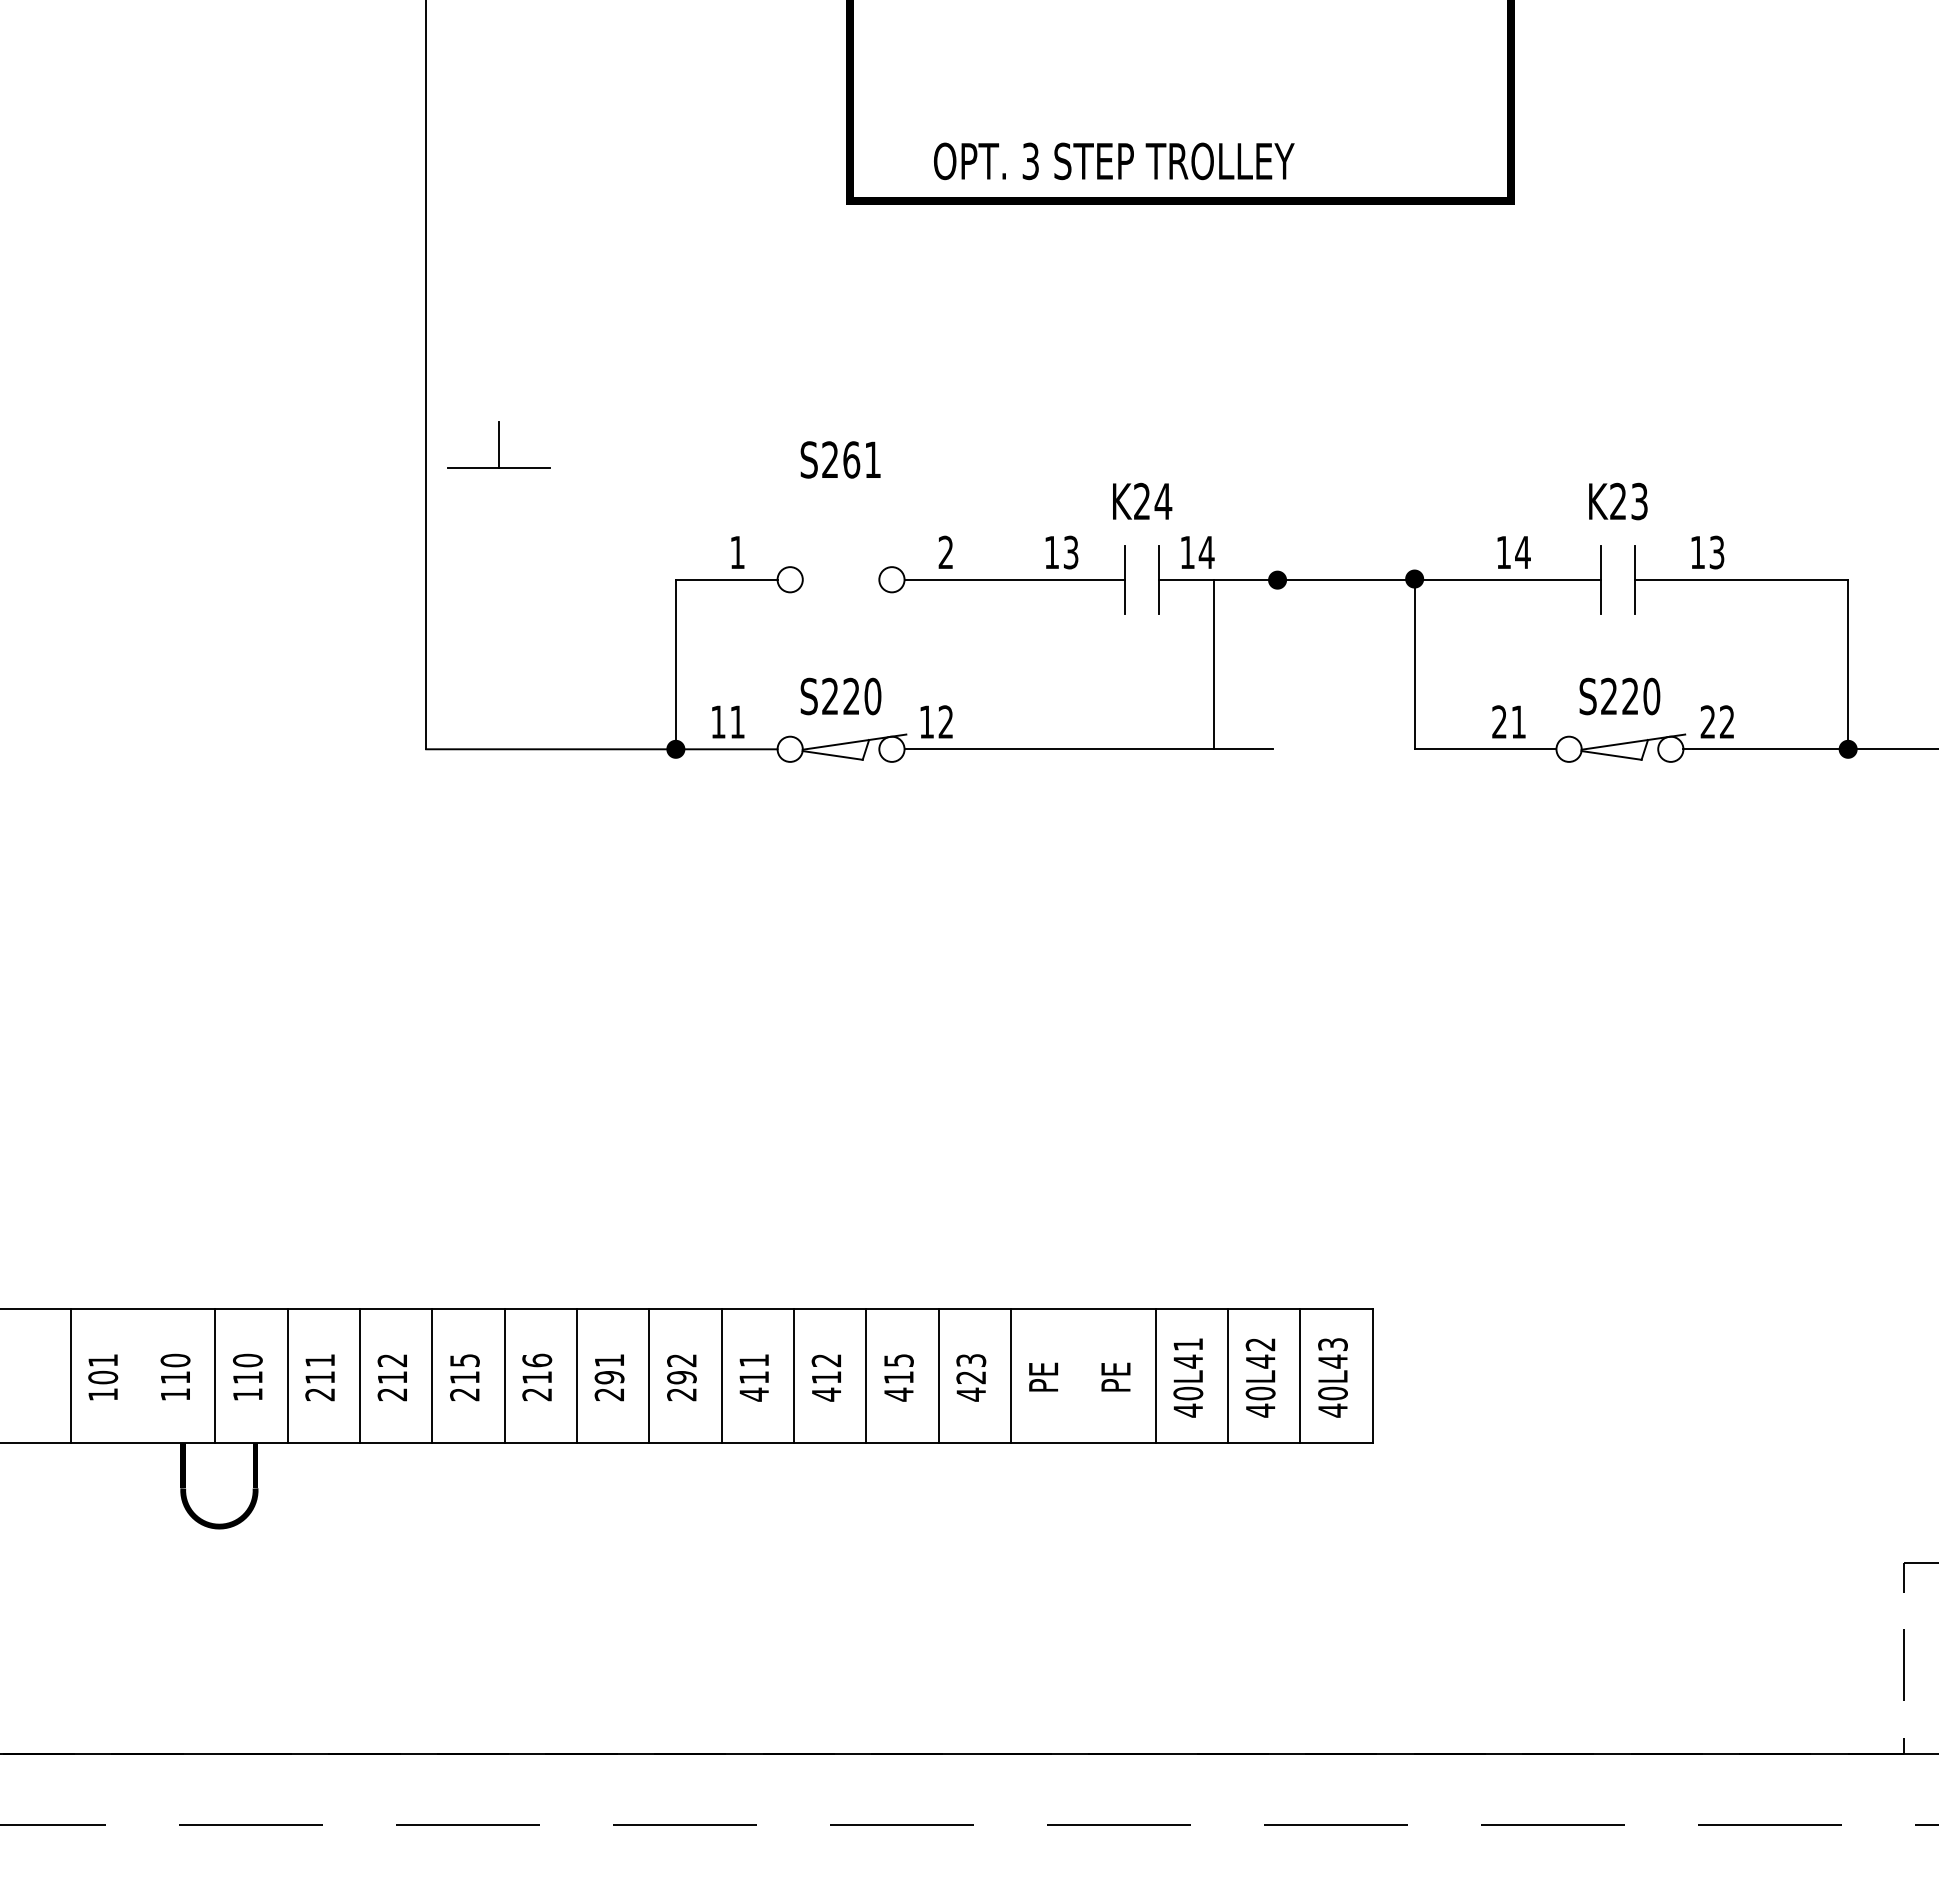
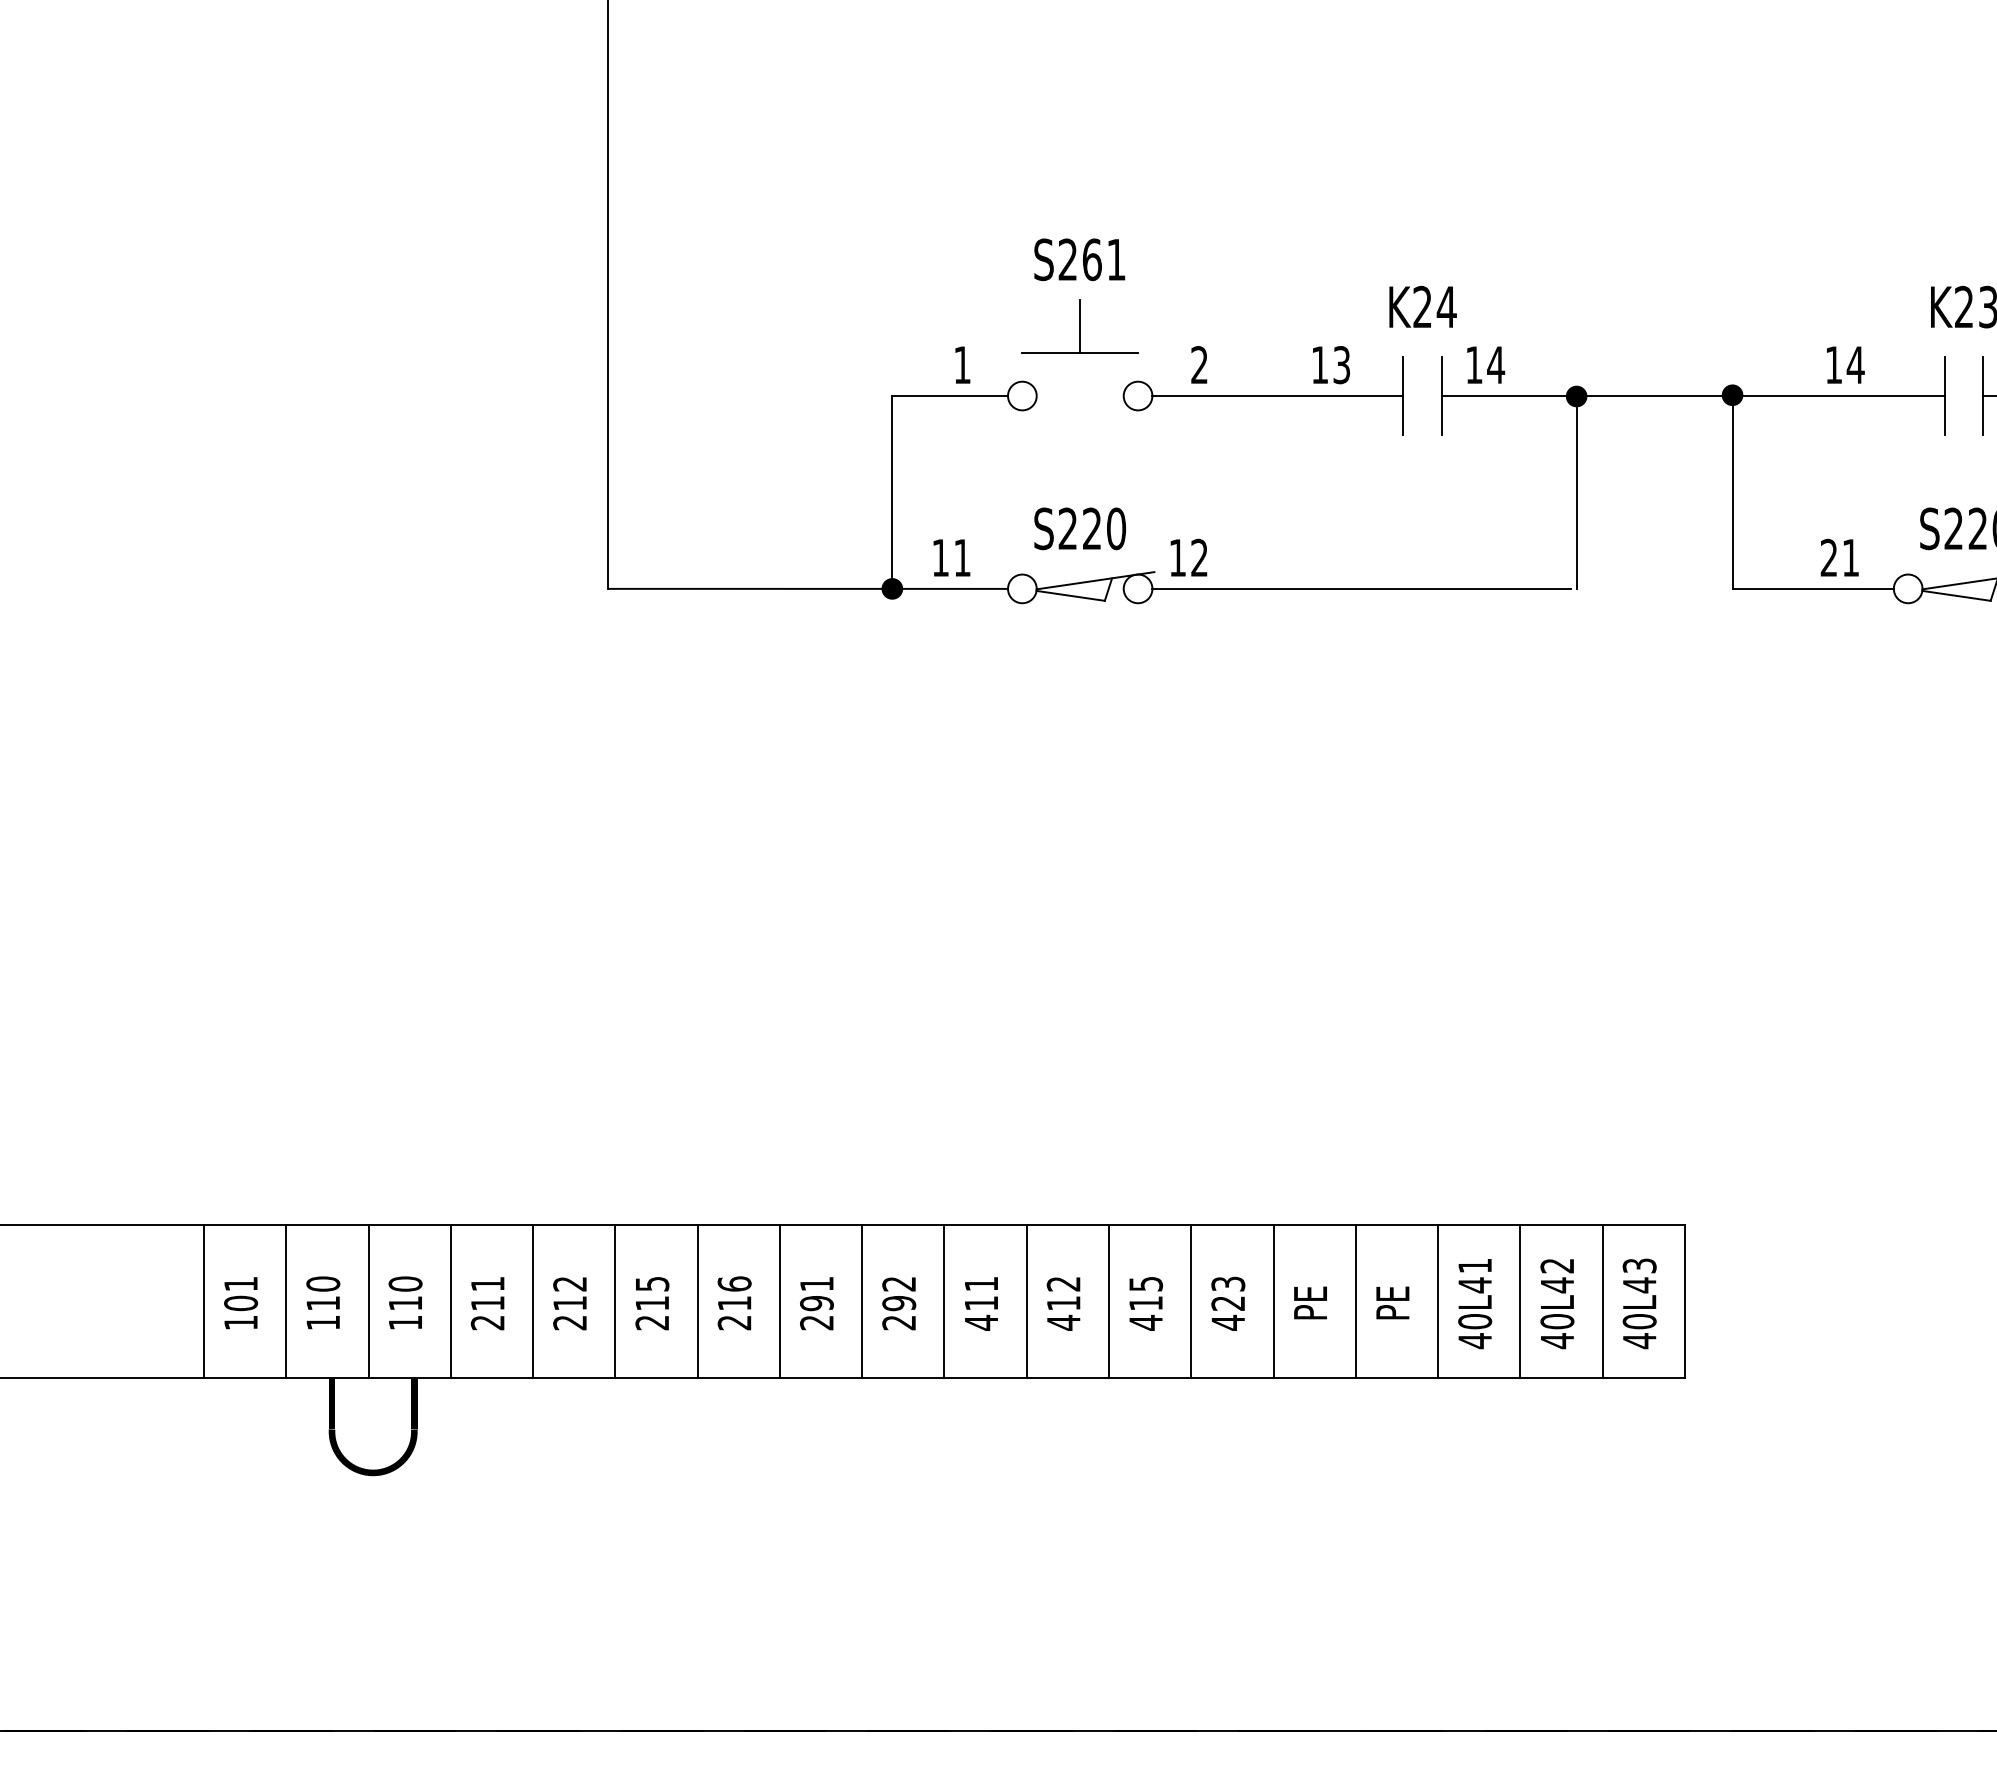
part: (498, 444) -> (1079, 325), moved
line: (1213, 664) -> (1576, 492), moved
line: (142, 1375) -> (285, 1301), added
line: (1083, 1375) -> (1355, 1301), added

